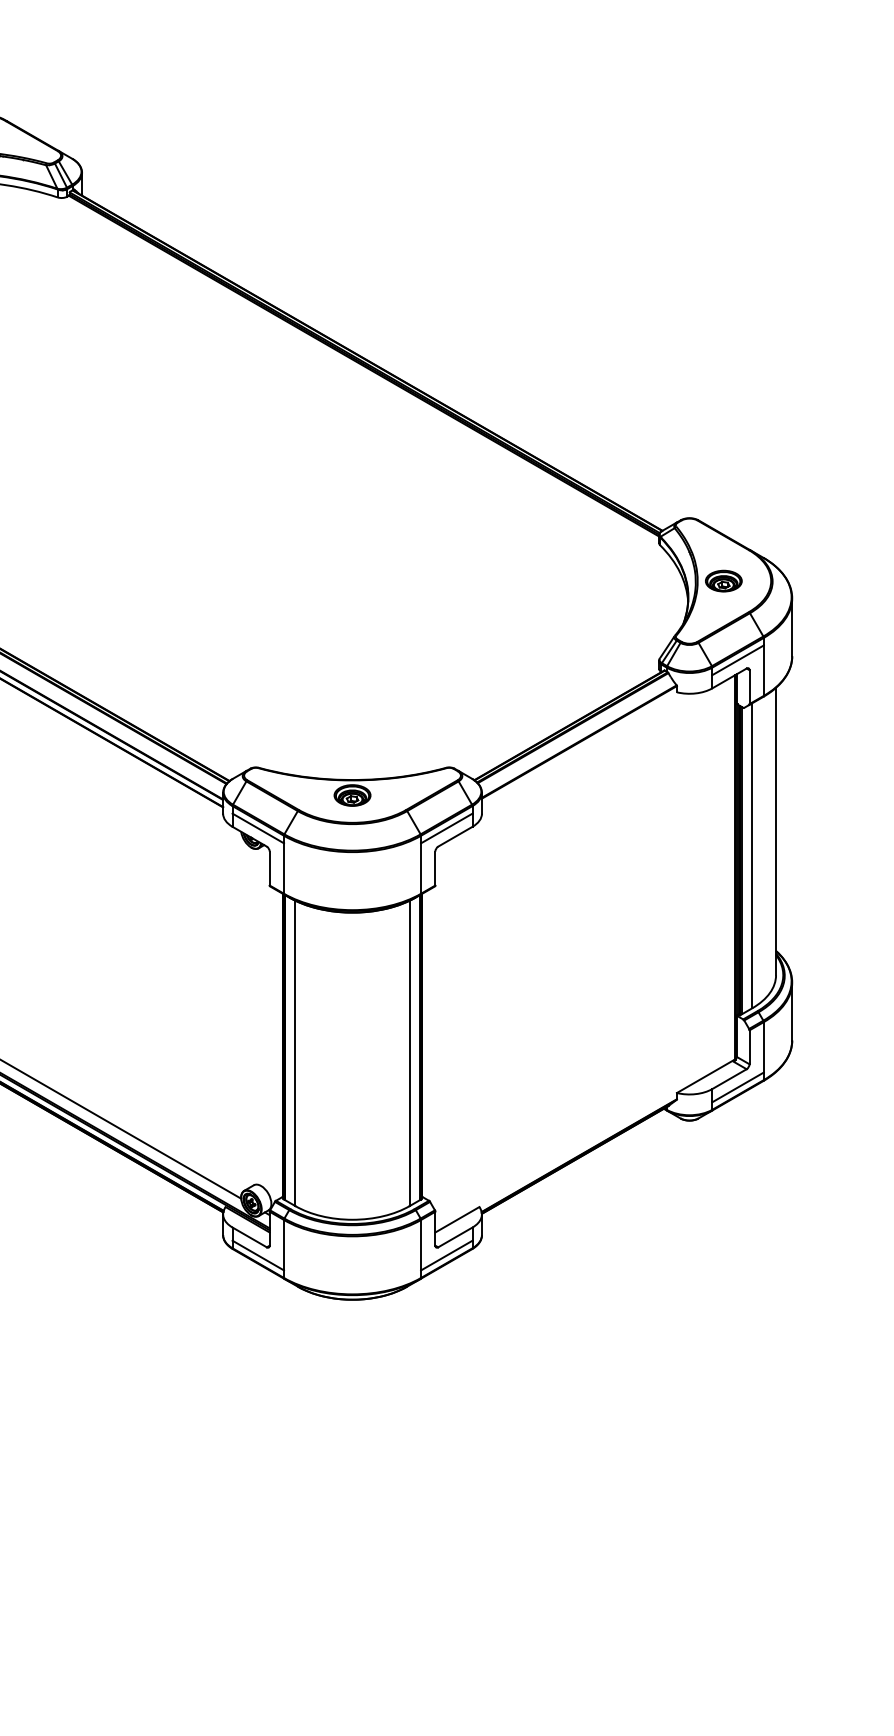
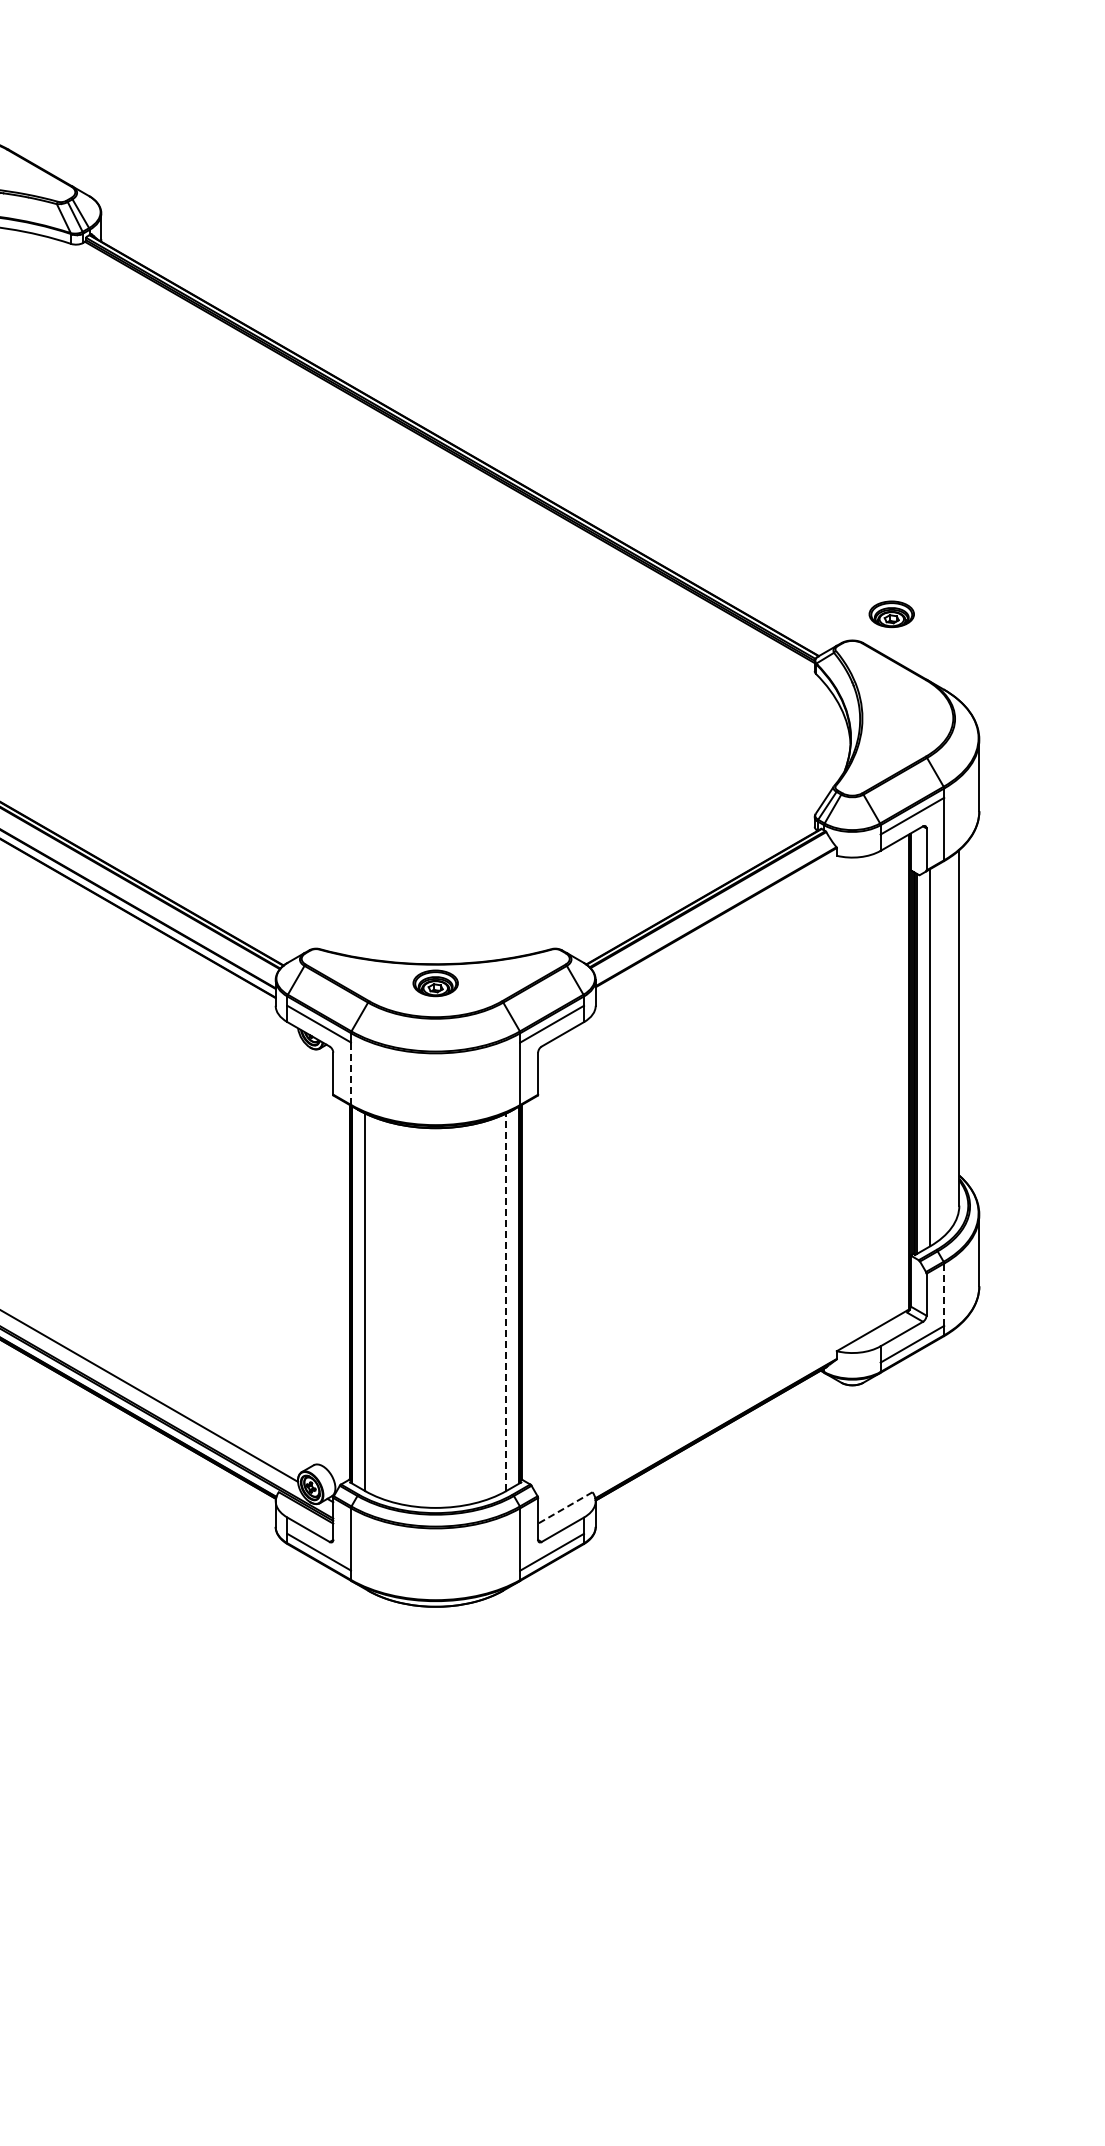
part: (723, 581) -> (891, 614), moved
line: (283, 868) -> (350, 1073), solid -> dashed
line: (764, 1047) -> (944, 1295), solid -> dashed
line: (409, 1053) -> (506, 1302), solid -> dashed
line: (456, 1220) -> (564, 1508), solid -> dashed

